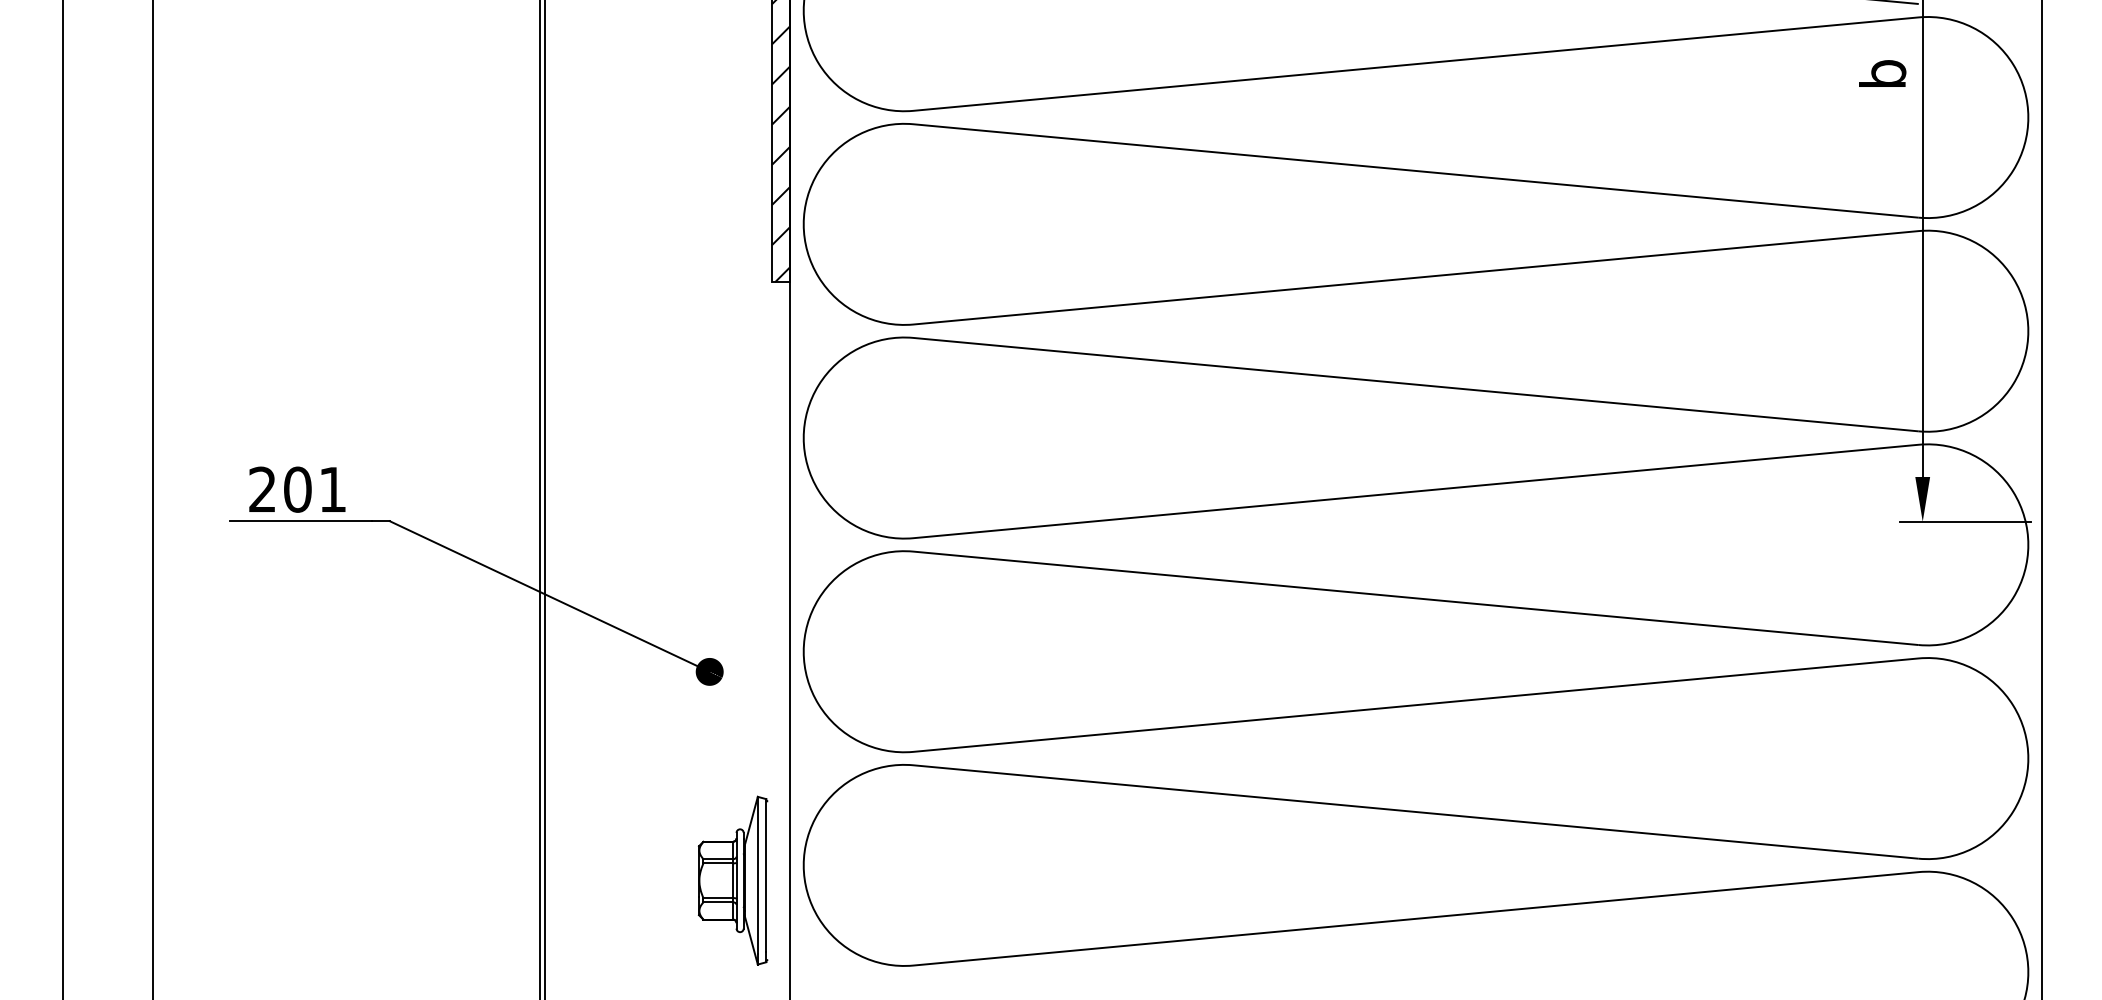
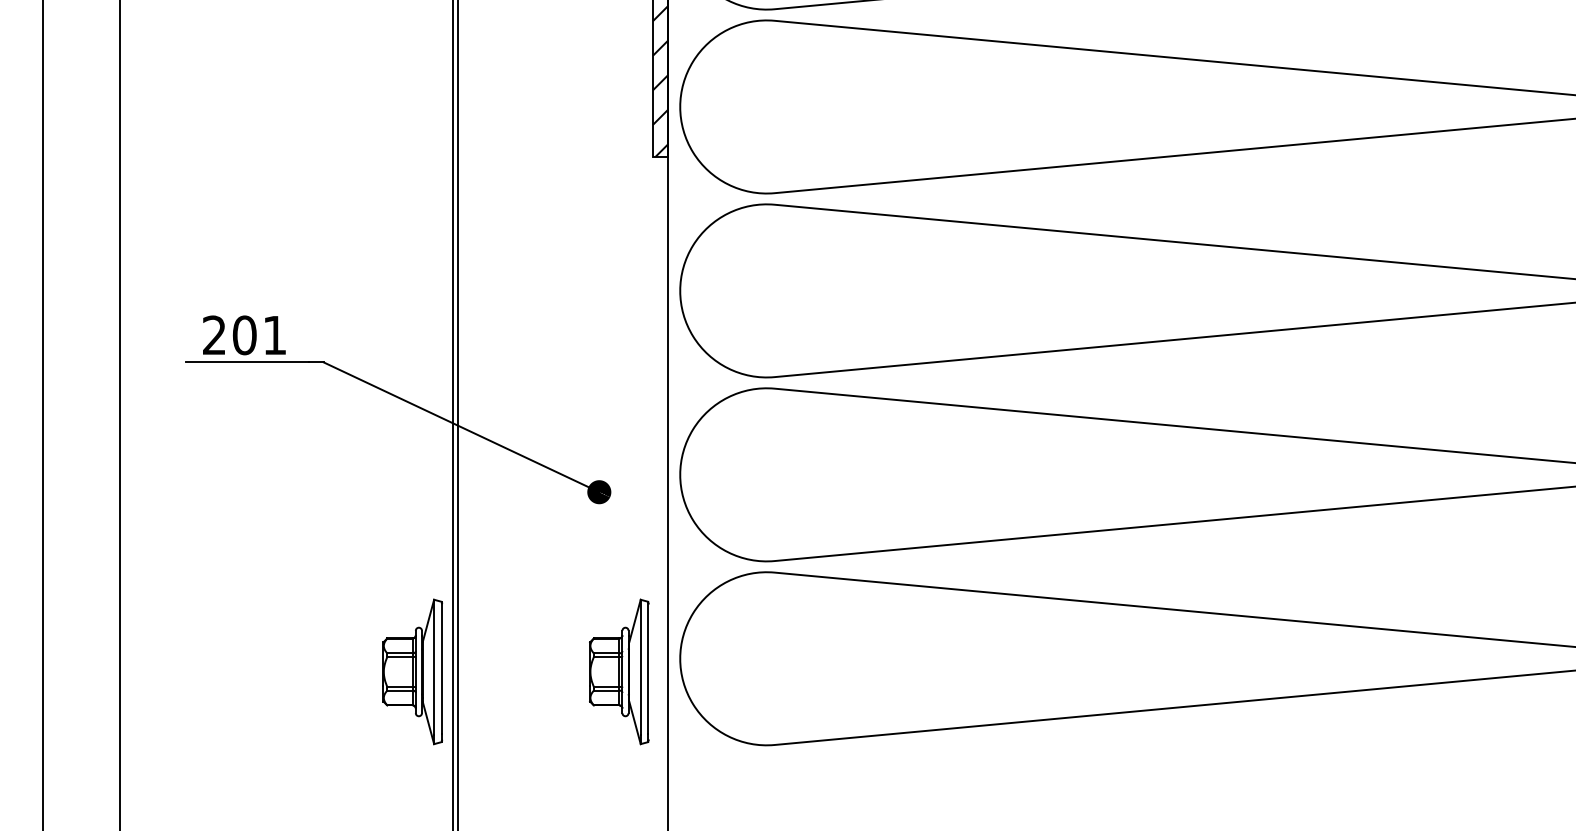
part: (492, 880) -> (412, 671), added

